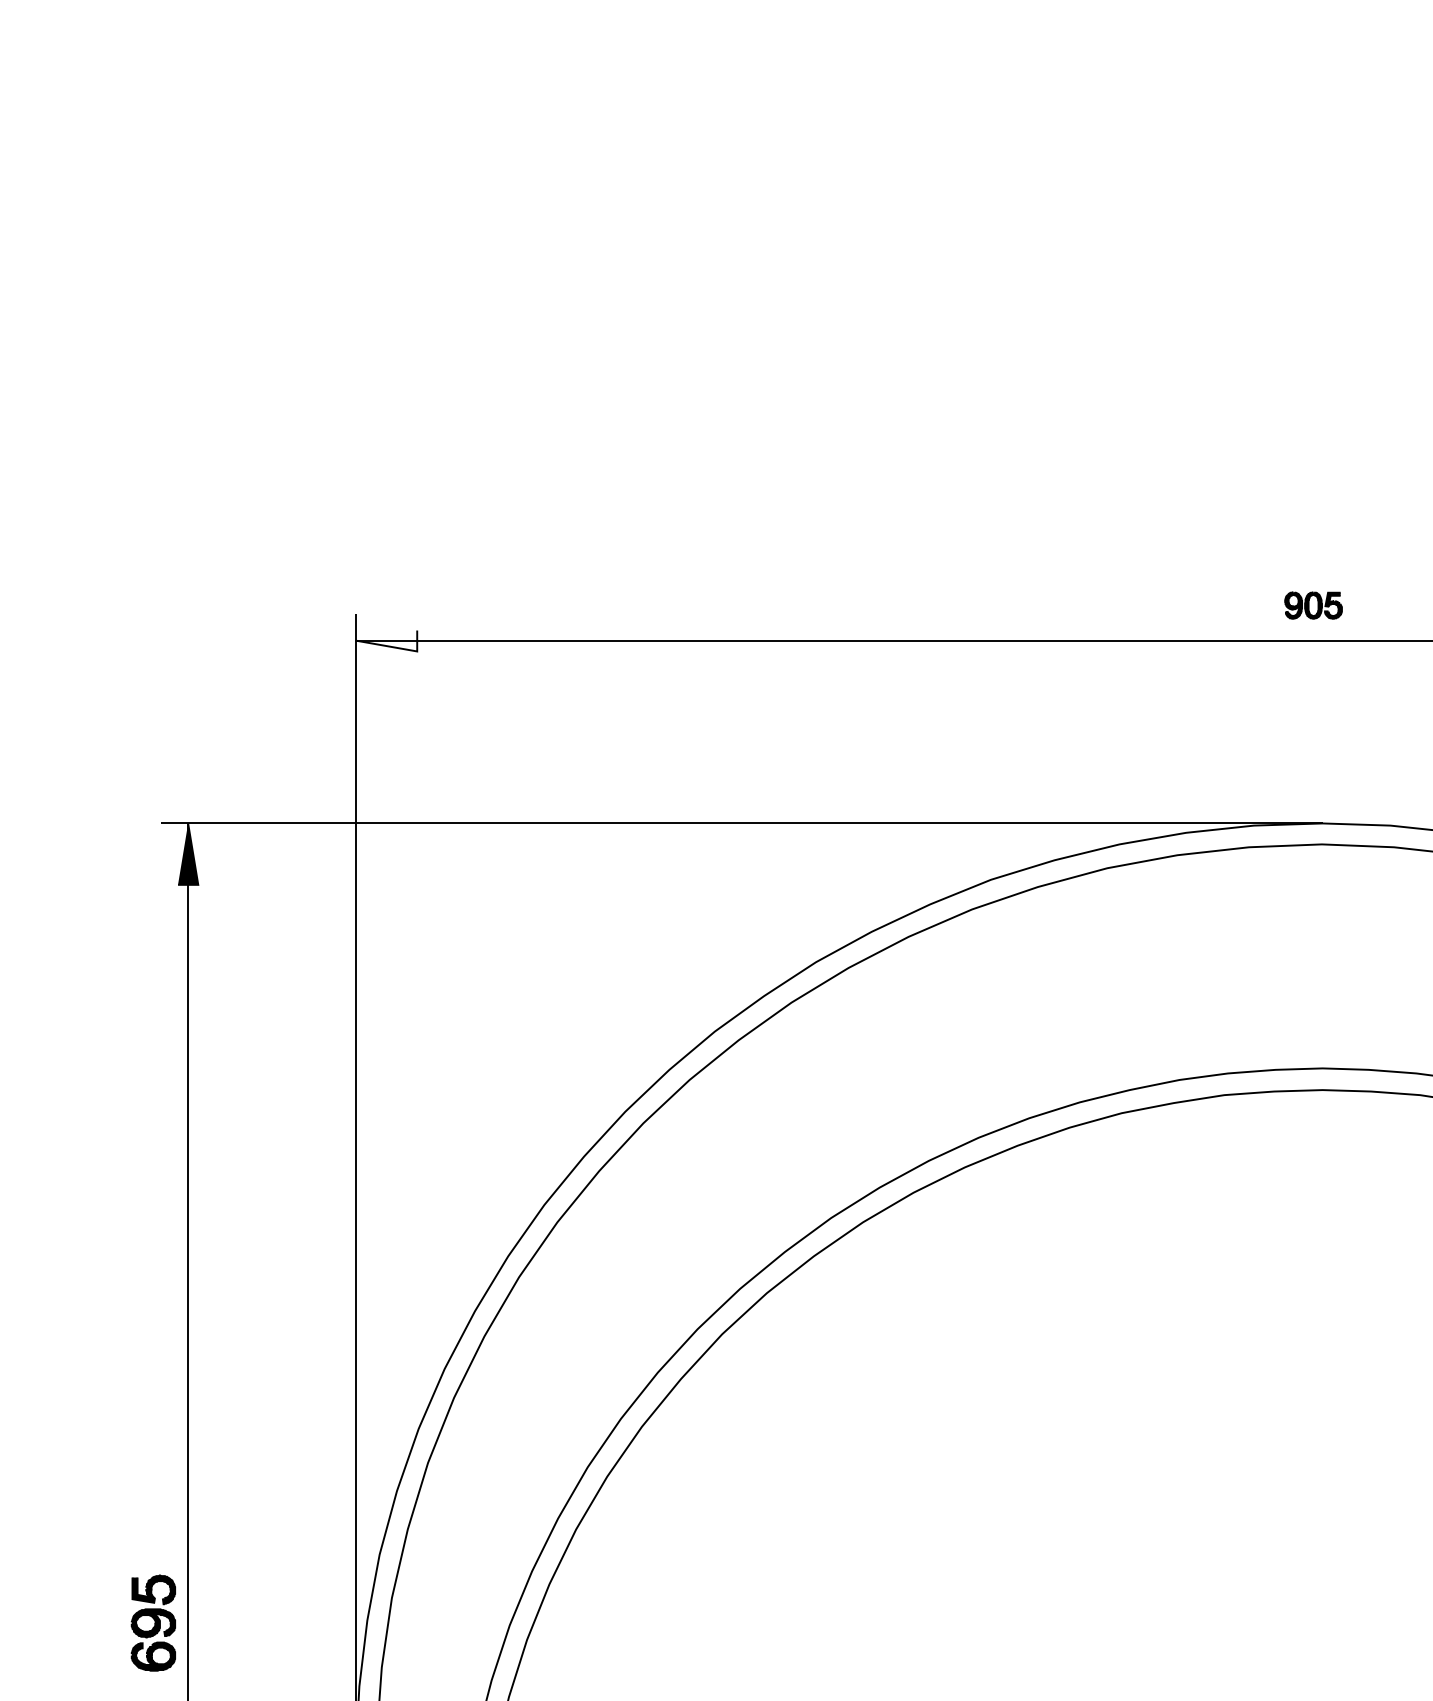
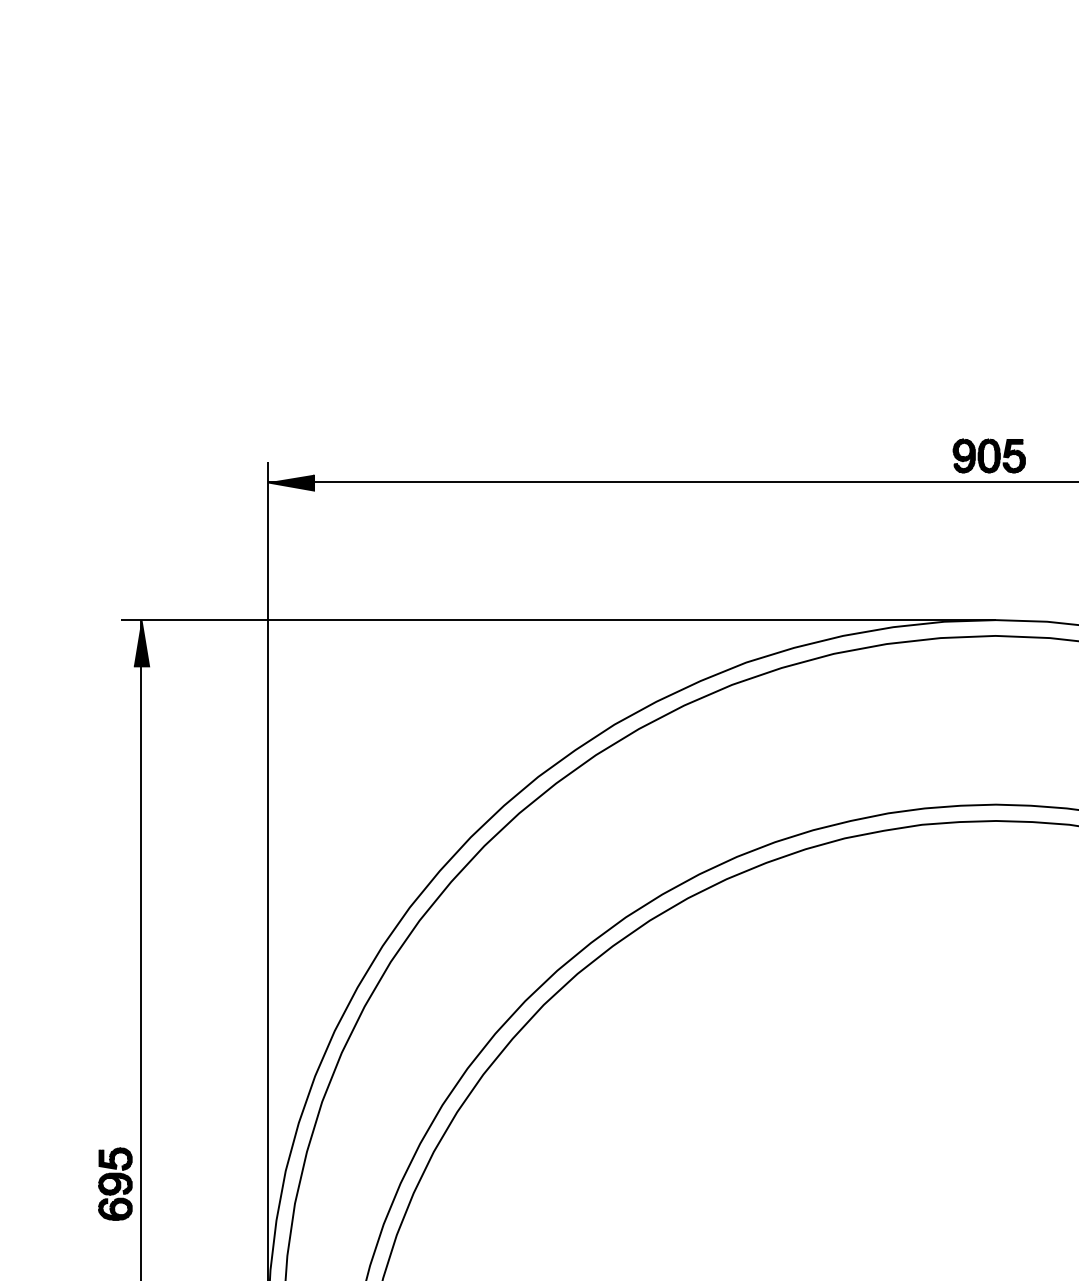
part: (1313, 605) -> (989, 455), size x1.67
fill: (386, 640) -> (290, 482), added
part: (152, 1622) -> (114, 1183), moved

